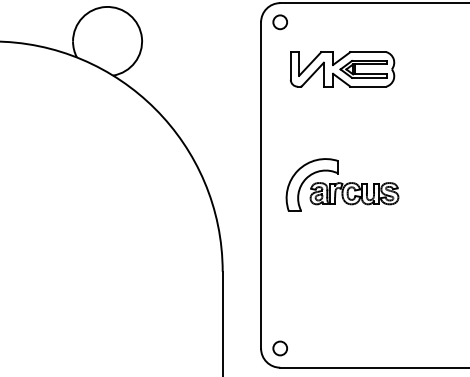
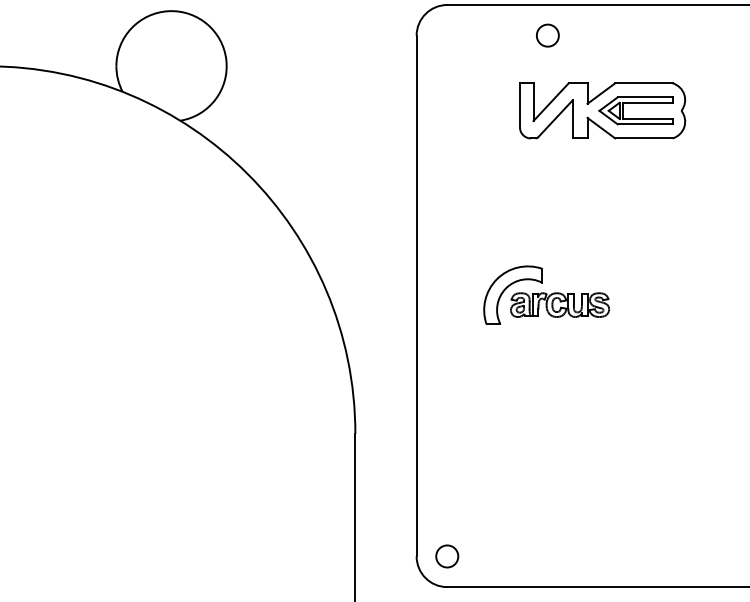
circle: (279, 22) -> (546, 35), moved
part: (342, 69) -> (602, 110), moved
part: (342, 184) -> (546, 294), size x0.7

